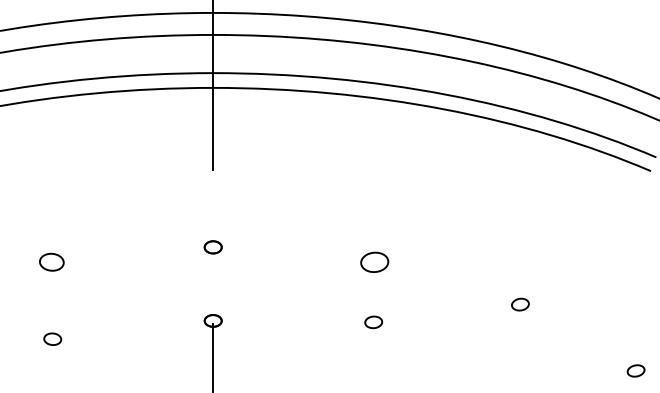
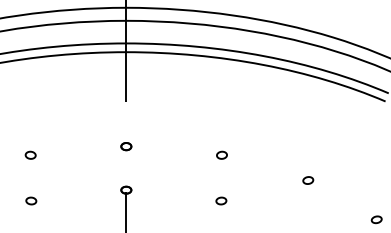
part: (51, 260) -> (30, 154), size x0.71
part: (373, 260) -> (221, 154), size x0.62
part: (373, 321) -> (221, 200), moved

